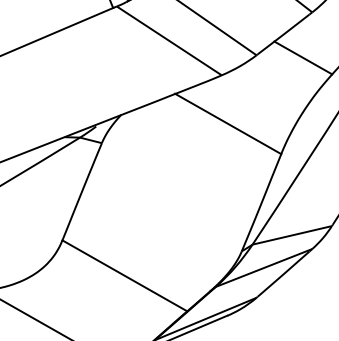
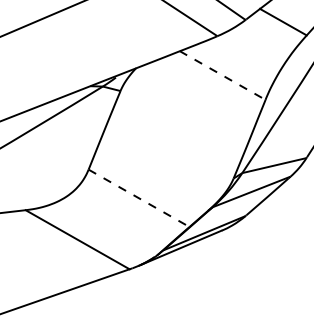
line: (229, 123) -> (223, 75), solid -> dashed
line: (125, 276) -> (139, 198), solid -> dashed

